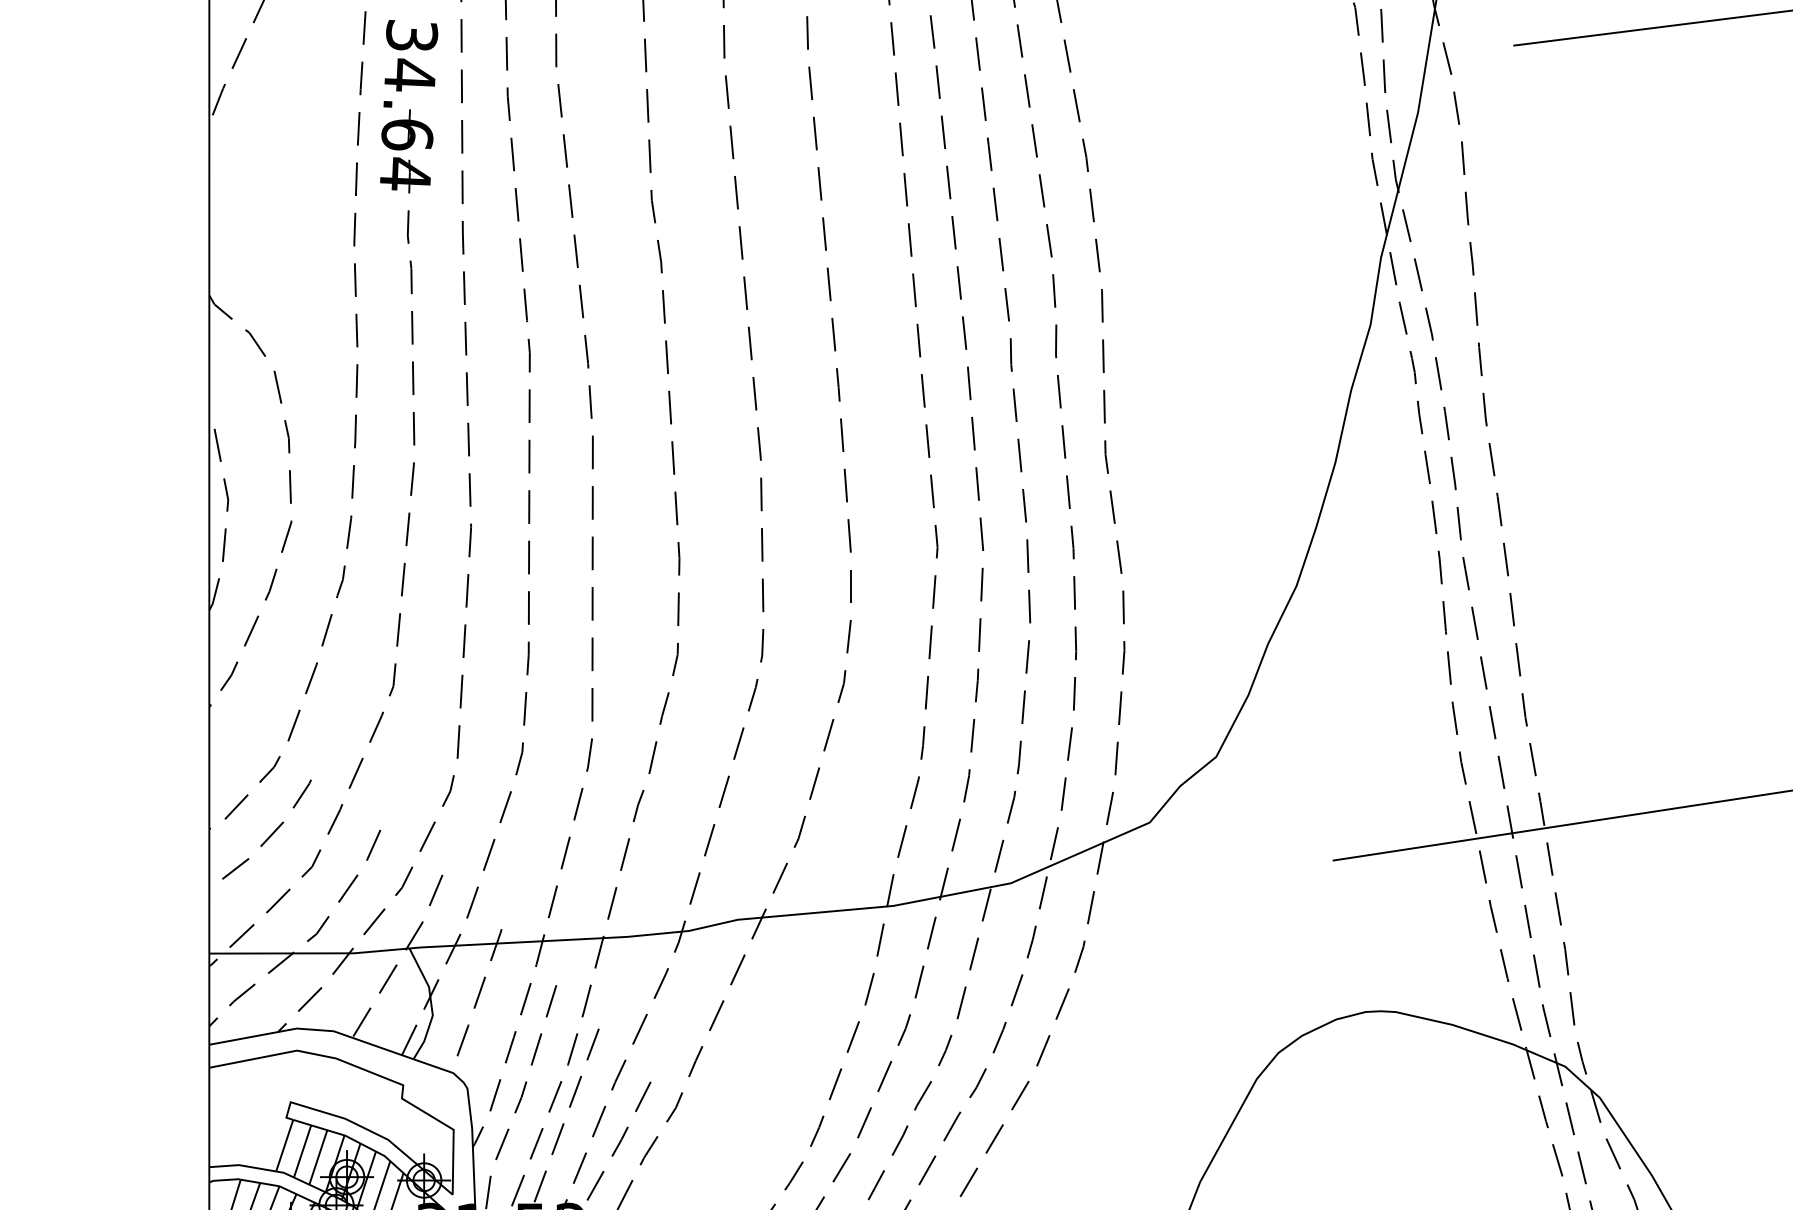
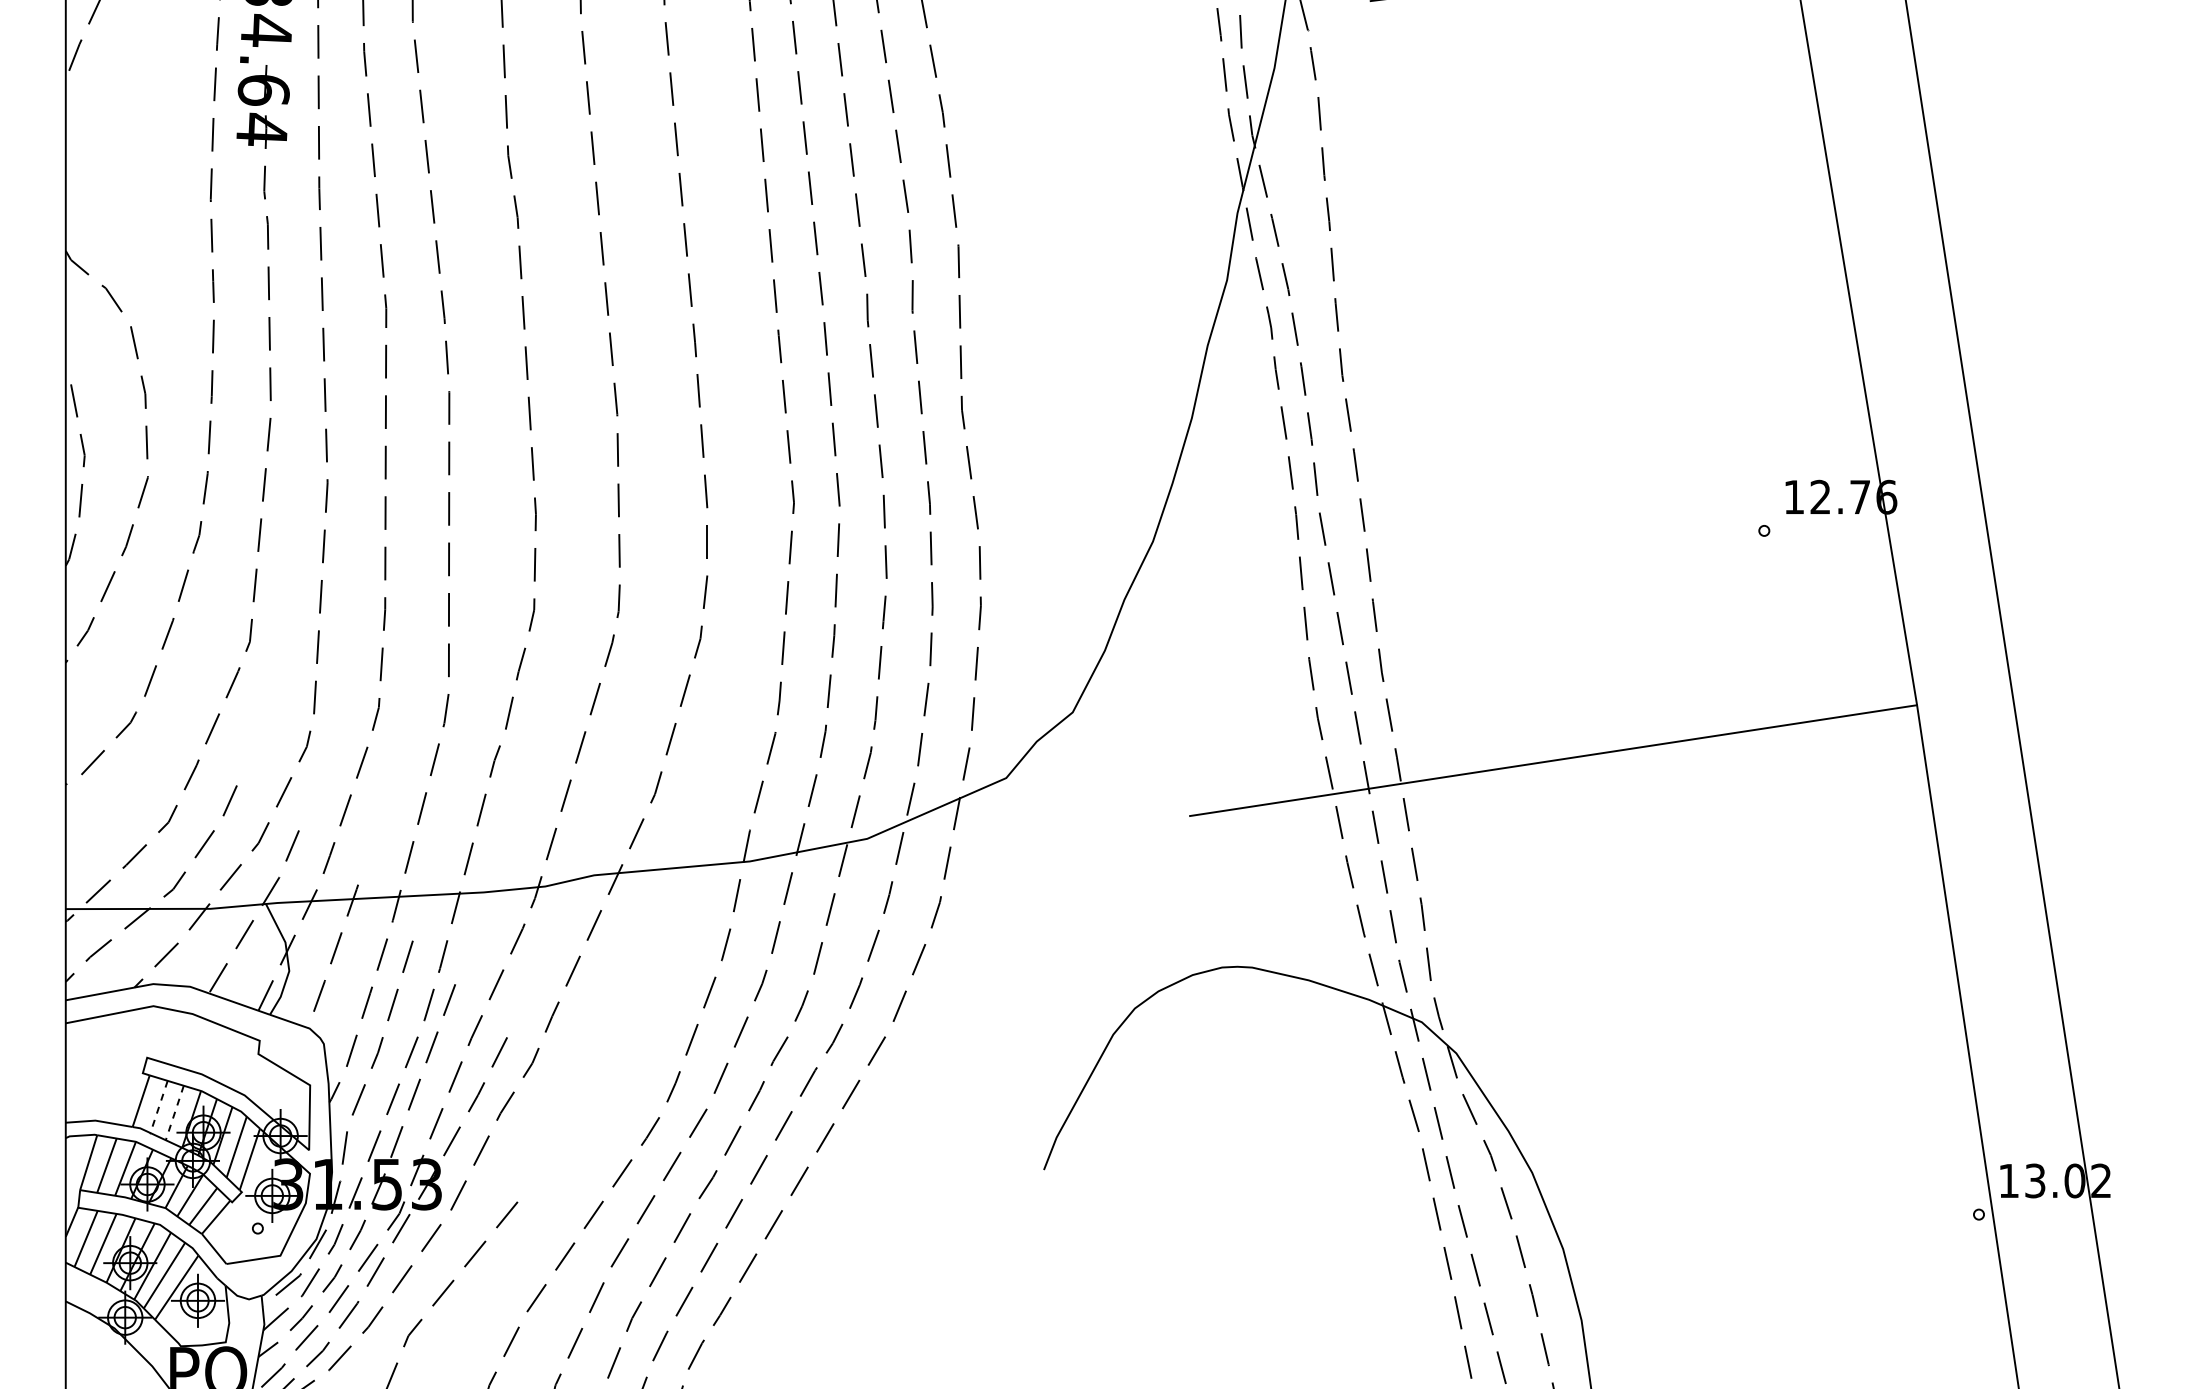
curve: (271, 833) -> (127, 789), removed
line: (303, 1150) -> (159, 1106), solid -> dashed
line: (318, 1156) -> (174, 1112), solid -> dashed

